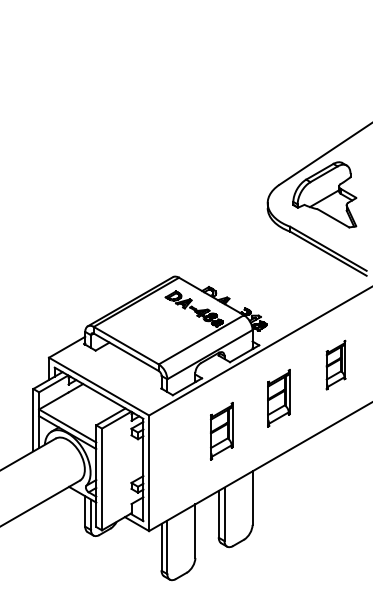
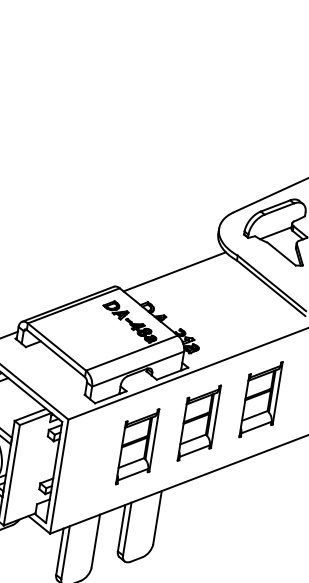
line: (230, 252) -> (174, 271), added
part: (335, 364) -> (260, 398), size x1.67
part: (278, 397) -> (199, 422), size x1.43
part: (221, 430) -> (137, 445), size x1.43

